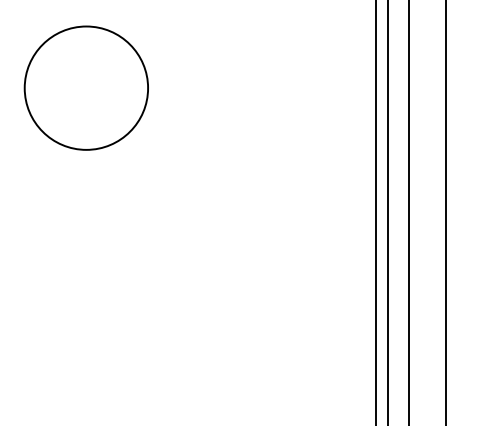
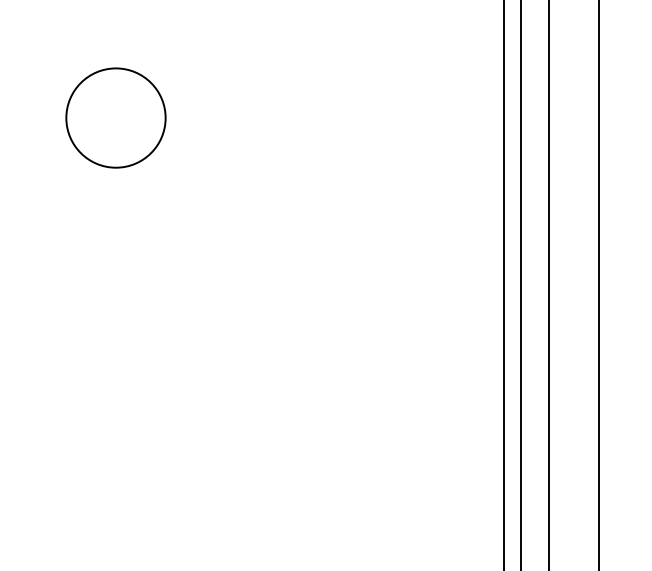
circle: (86, 87) -> (115, 117), size x0.6

